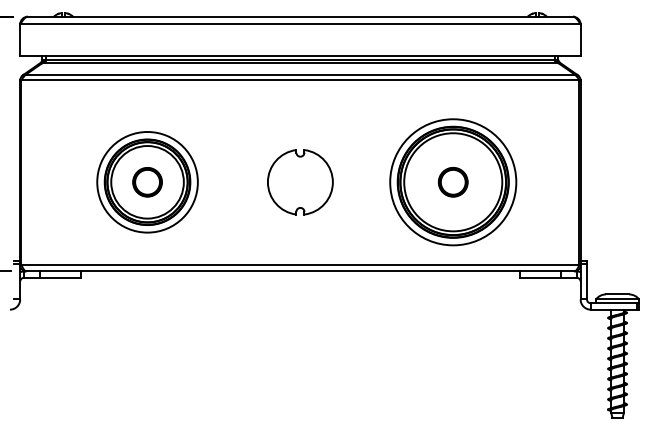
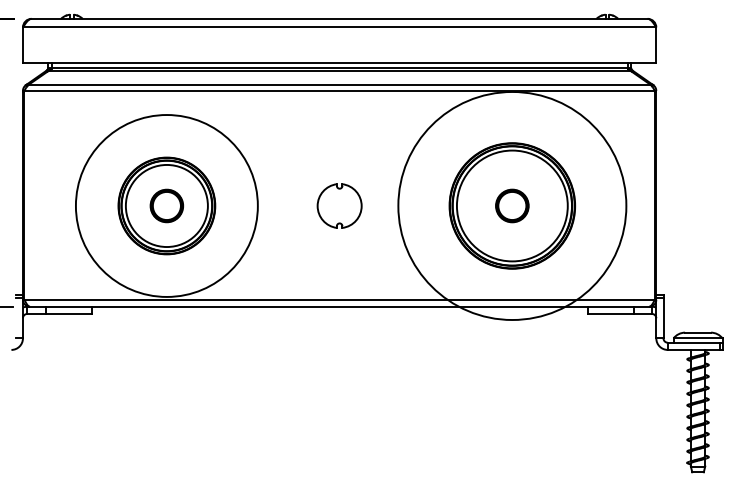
circle: (147, 182) -> (166, 206), size x1.6
part: (300, 182) -> (339, 206), size x0.6
circle: (453, 182) -> (512, 206), size x1.6

